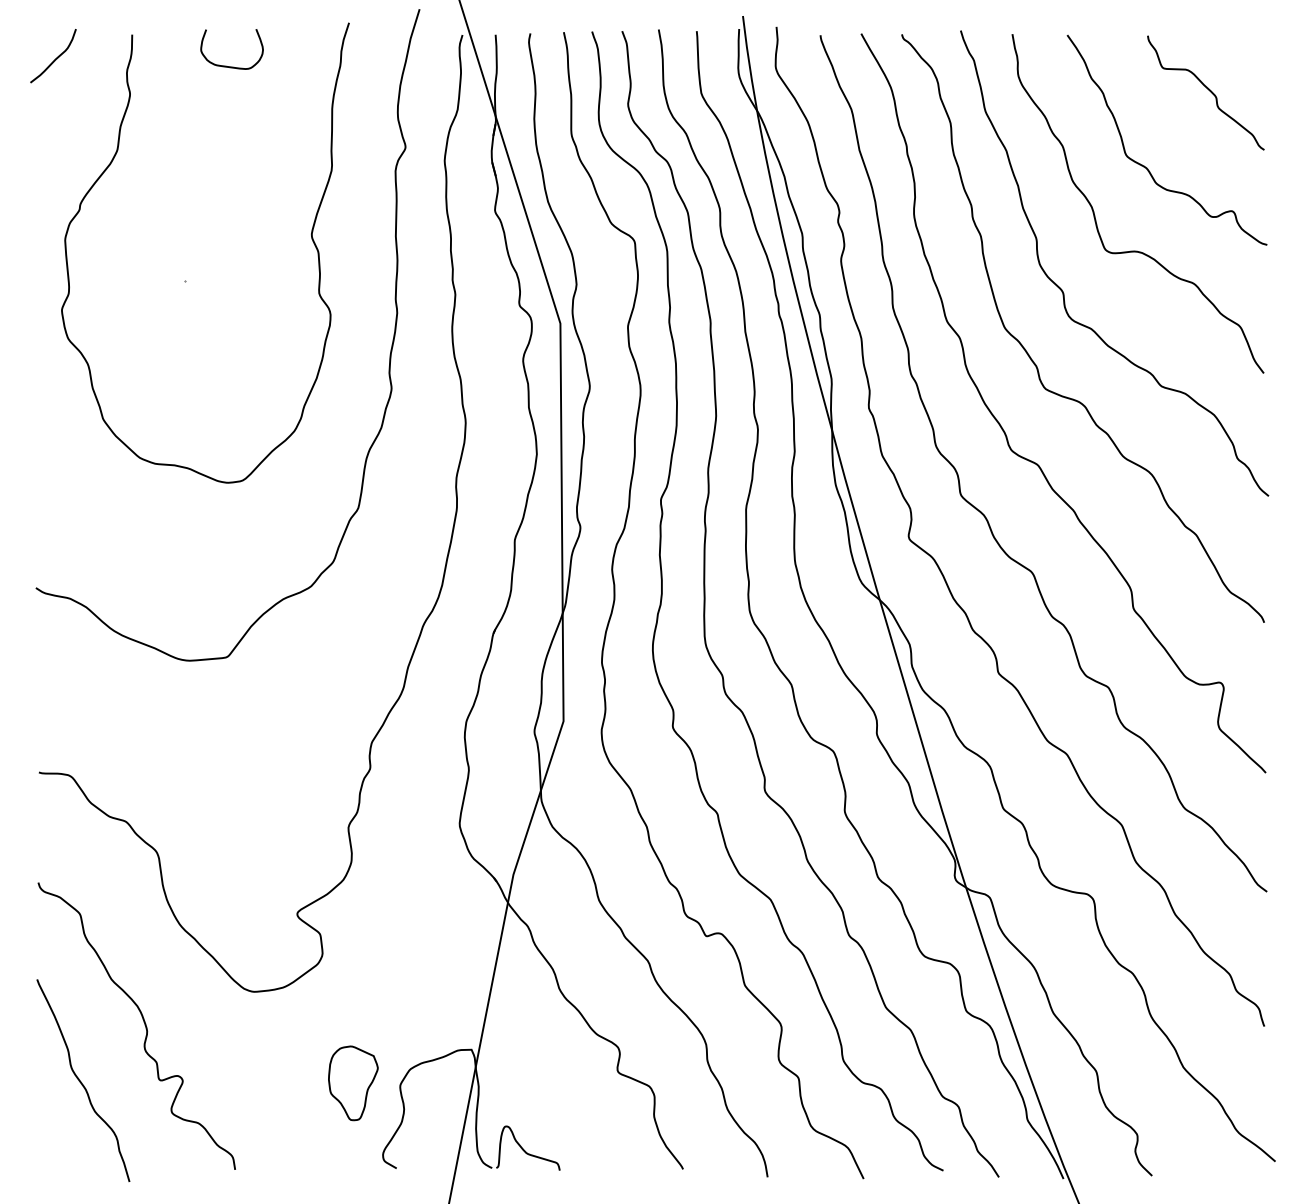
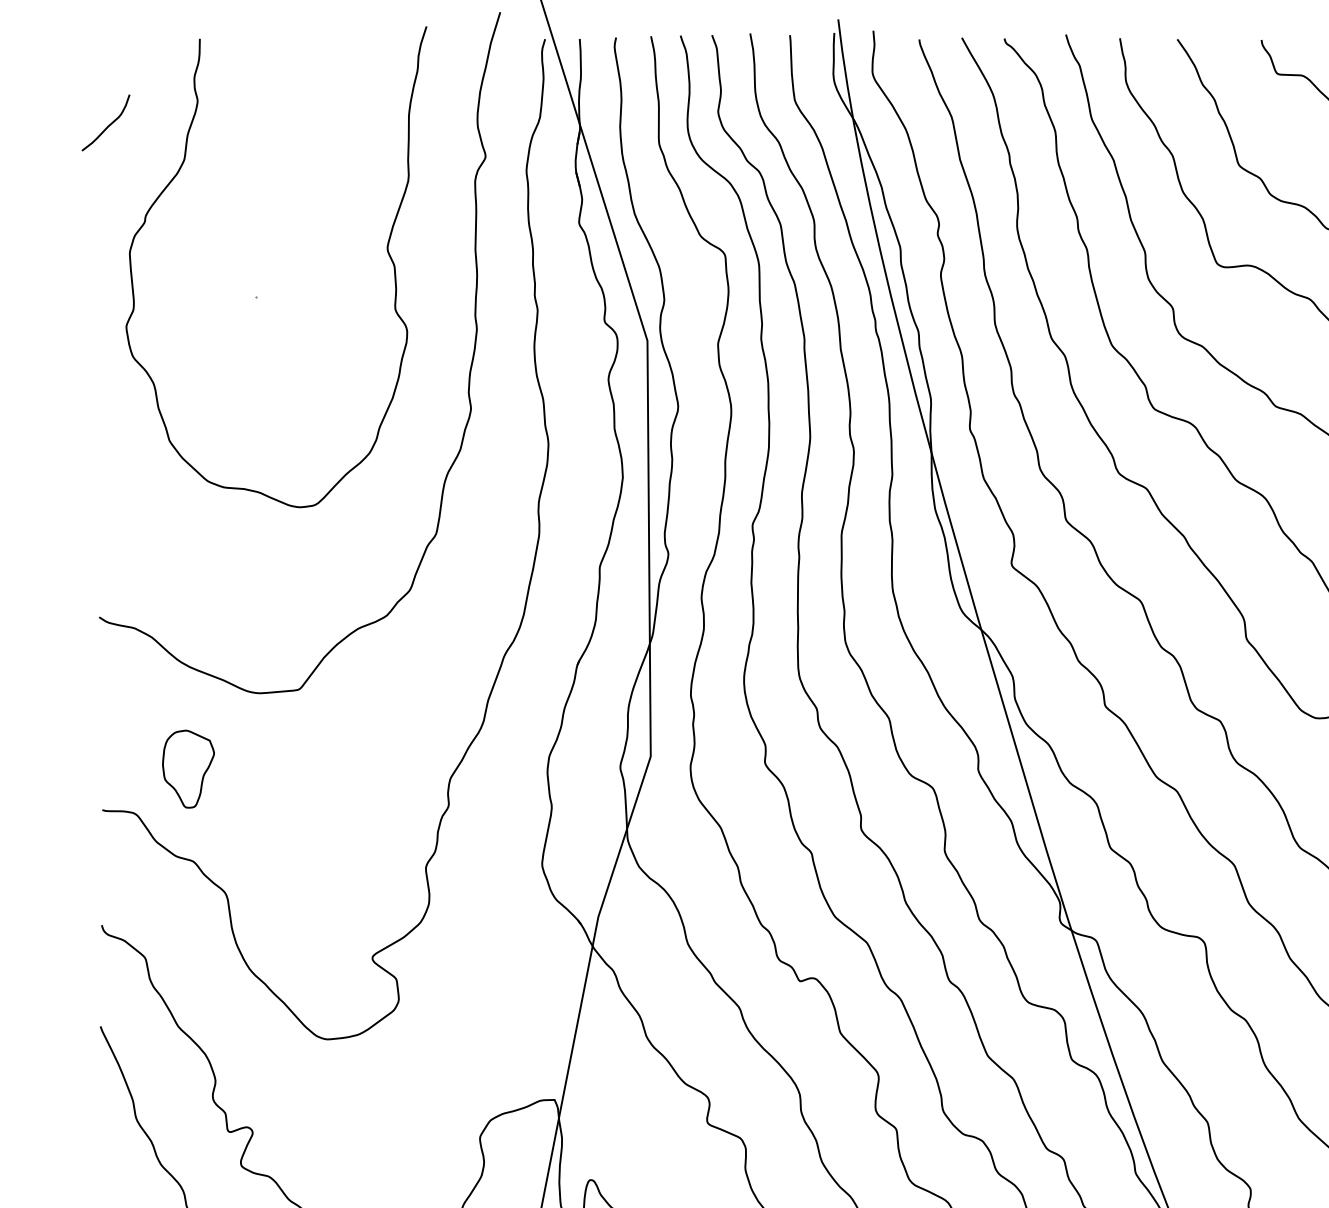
curve: (55, 58) -> (108, 125), moved
curve: (226, 65) -> (298, 71), removed
part: (353, 1083) -> (188, 769), moved

